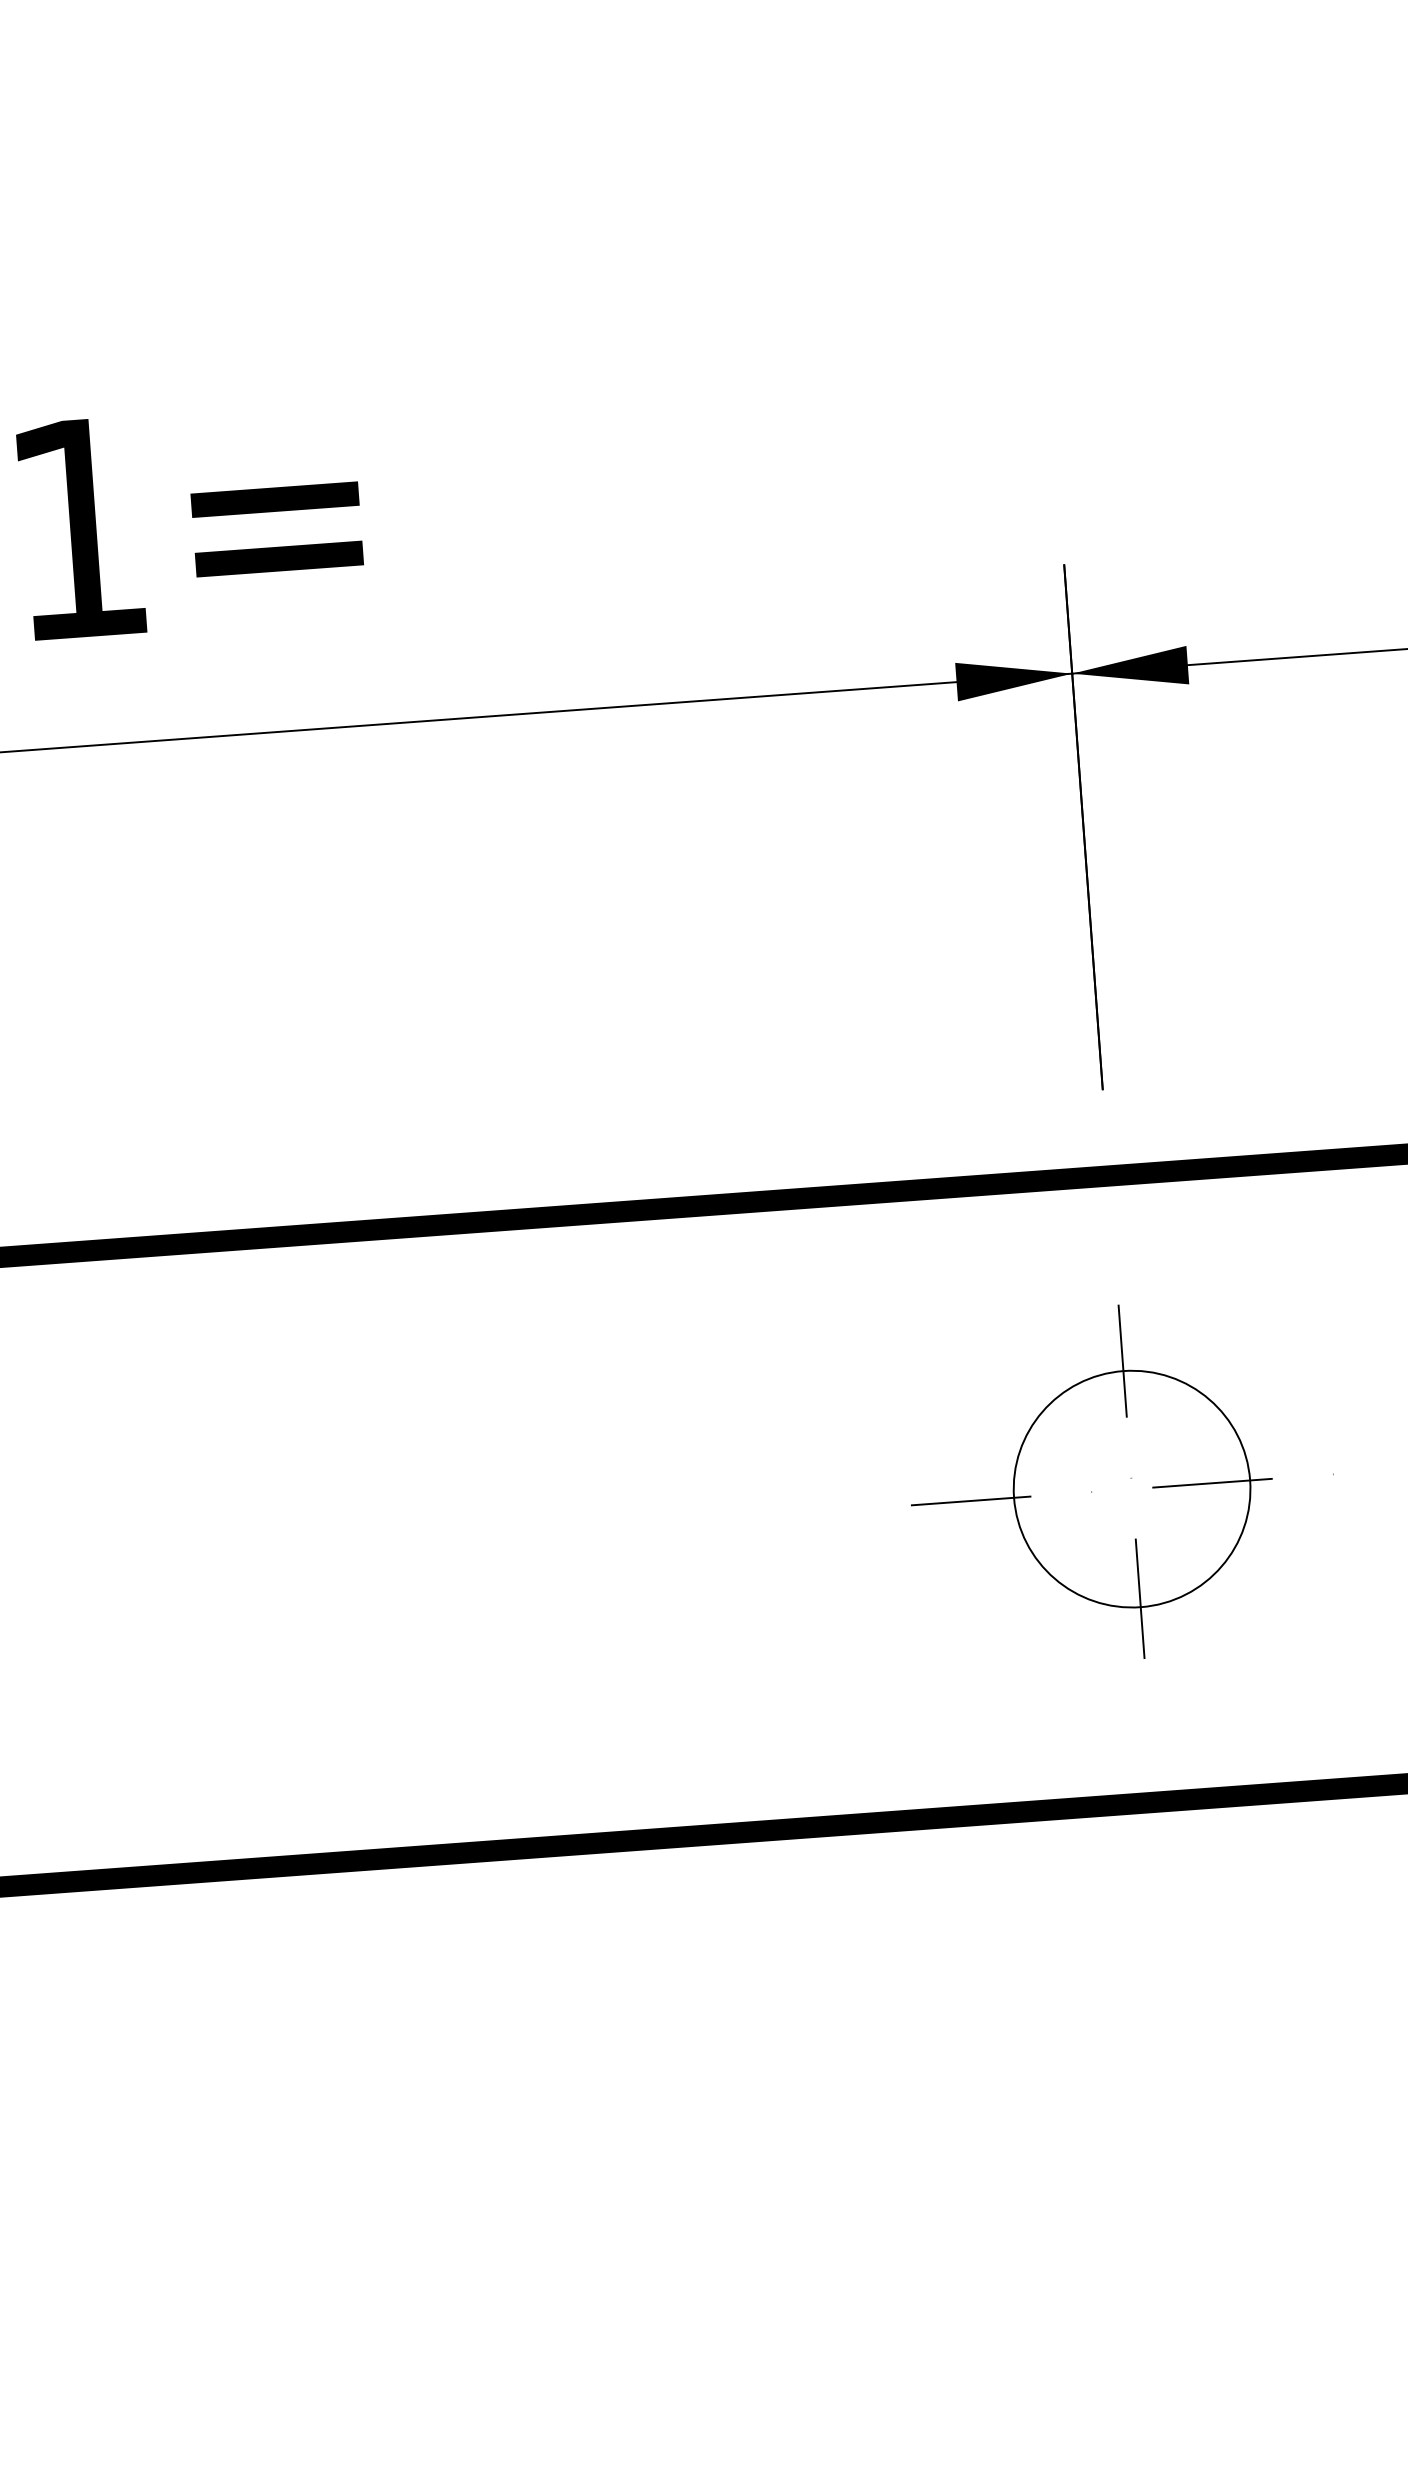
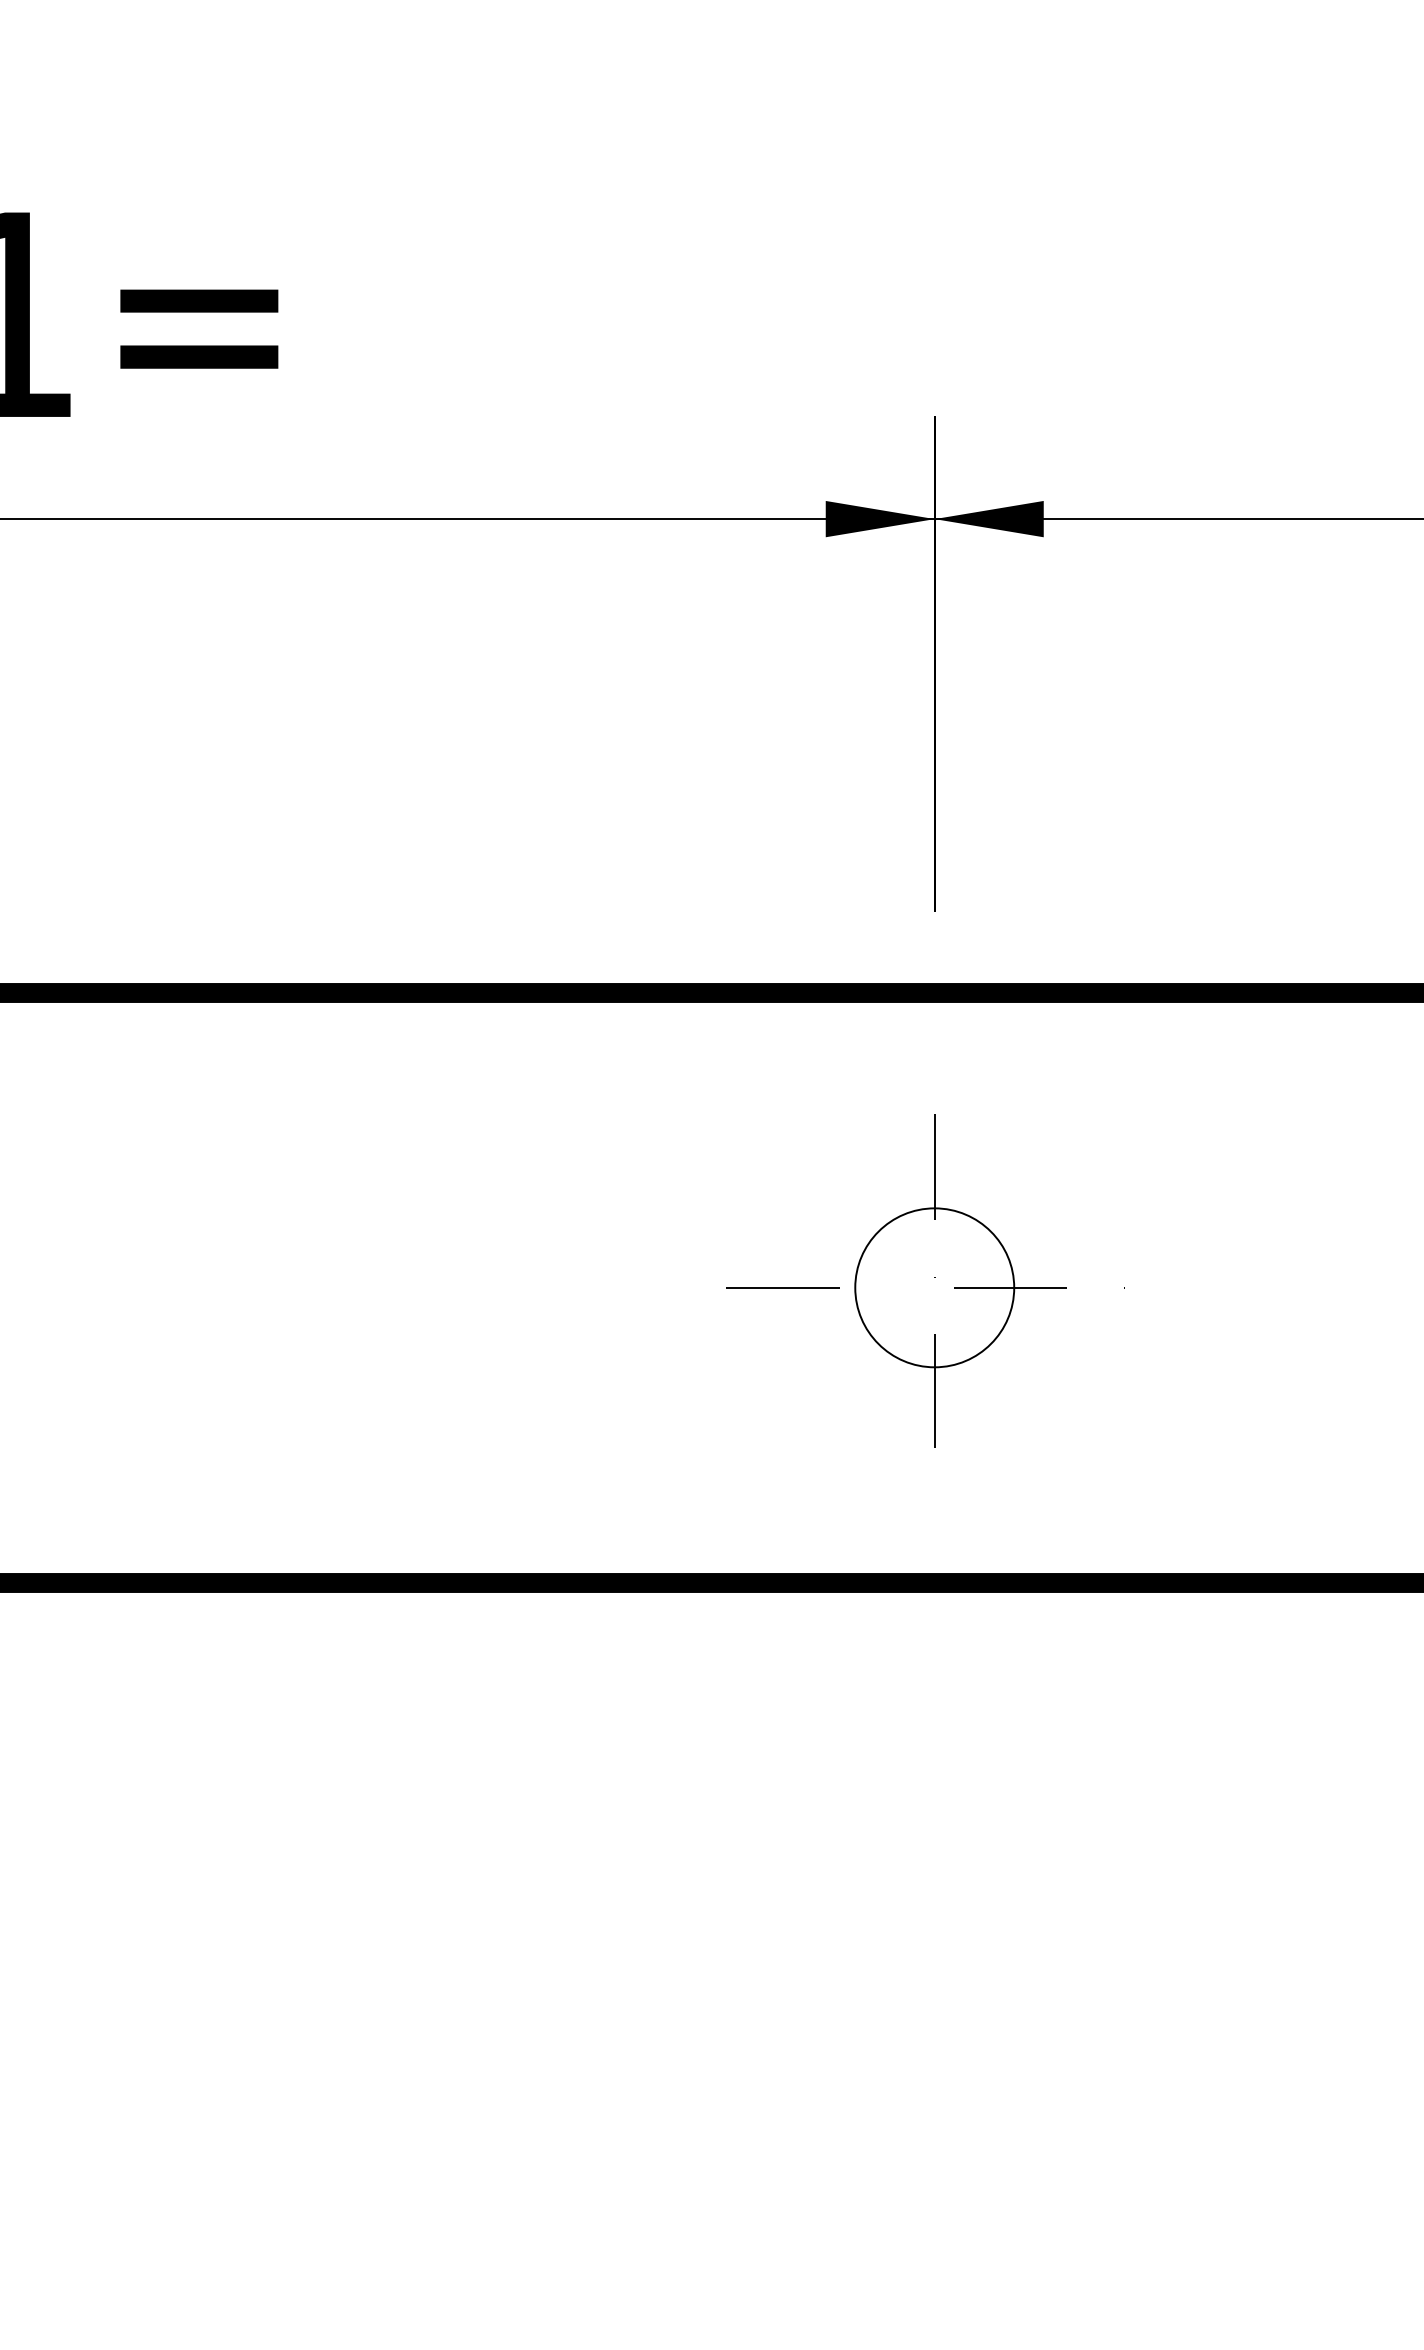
circle: (1131, 1488) -> (934, 1287), size x0.71

